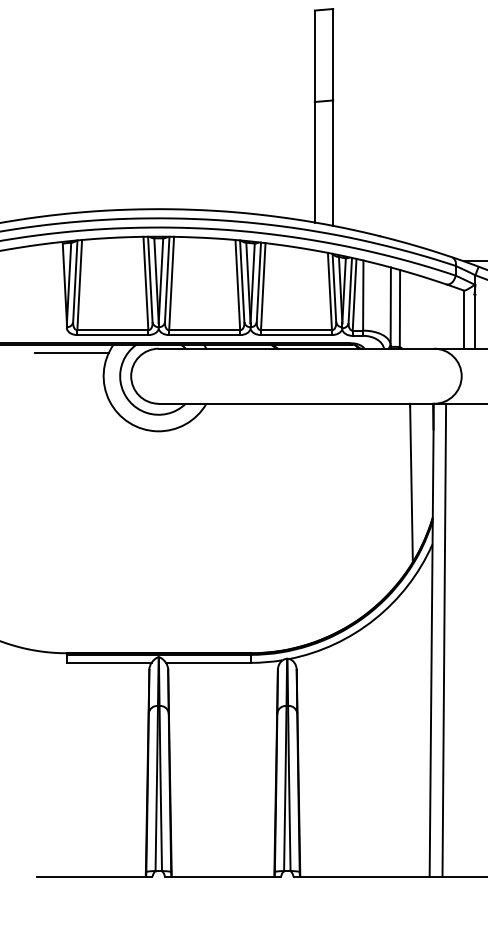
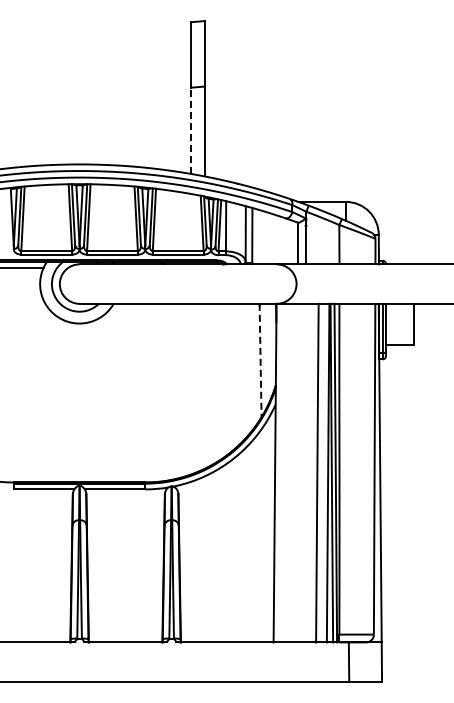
line: (315, 161) -> (191, 130), solid -> dashed
line: (411, 482) -> (260, 360), solid -> dashed
line: (443, 639) -> (283, 472), removed

